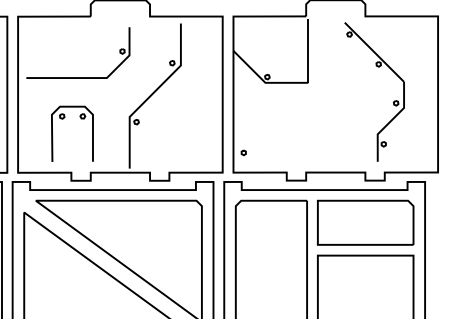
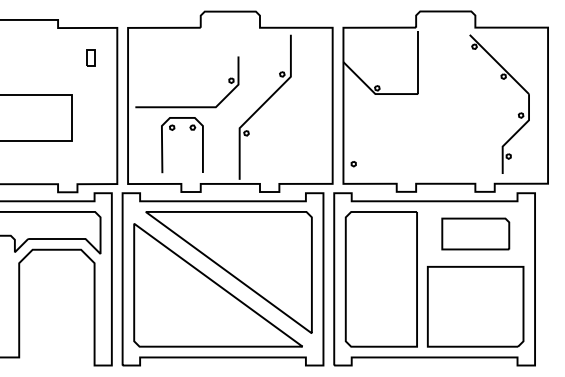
part: (78, 77) -> (187, 106), moved
part: (392, 102) -> (517, 114), moved
part: (365, 222) -> (475, 233), size x0.7

